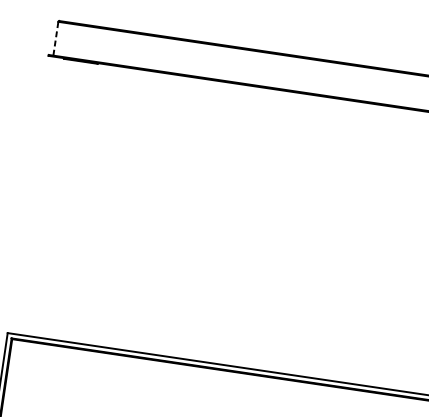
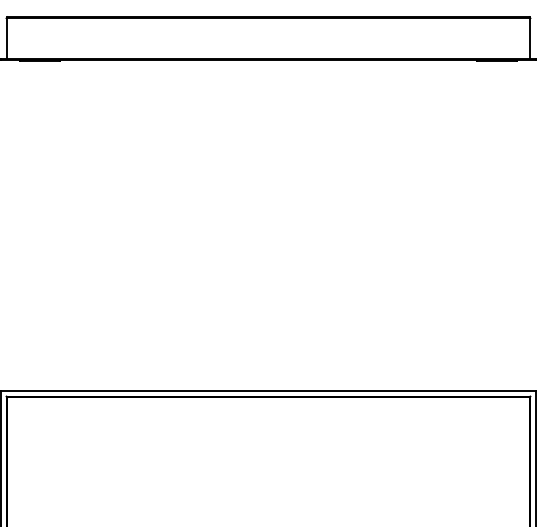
line: (55, 38) -> (6, 38), dashed -> solid

